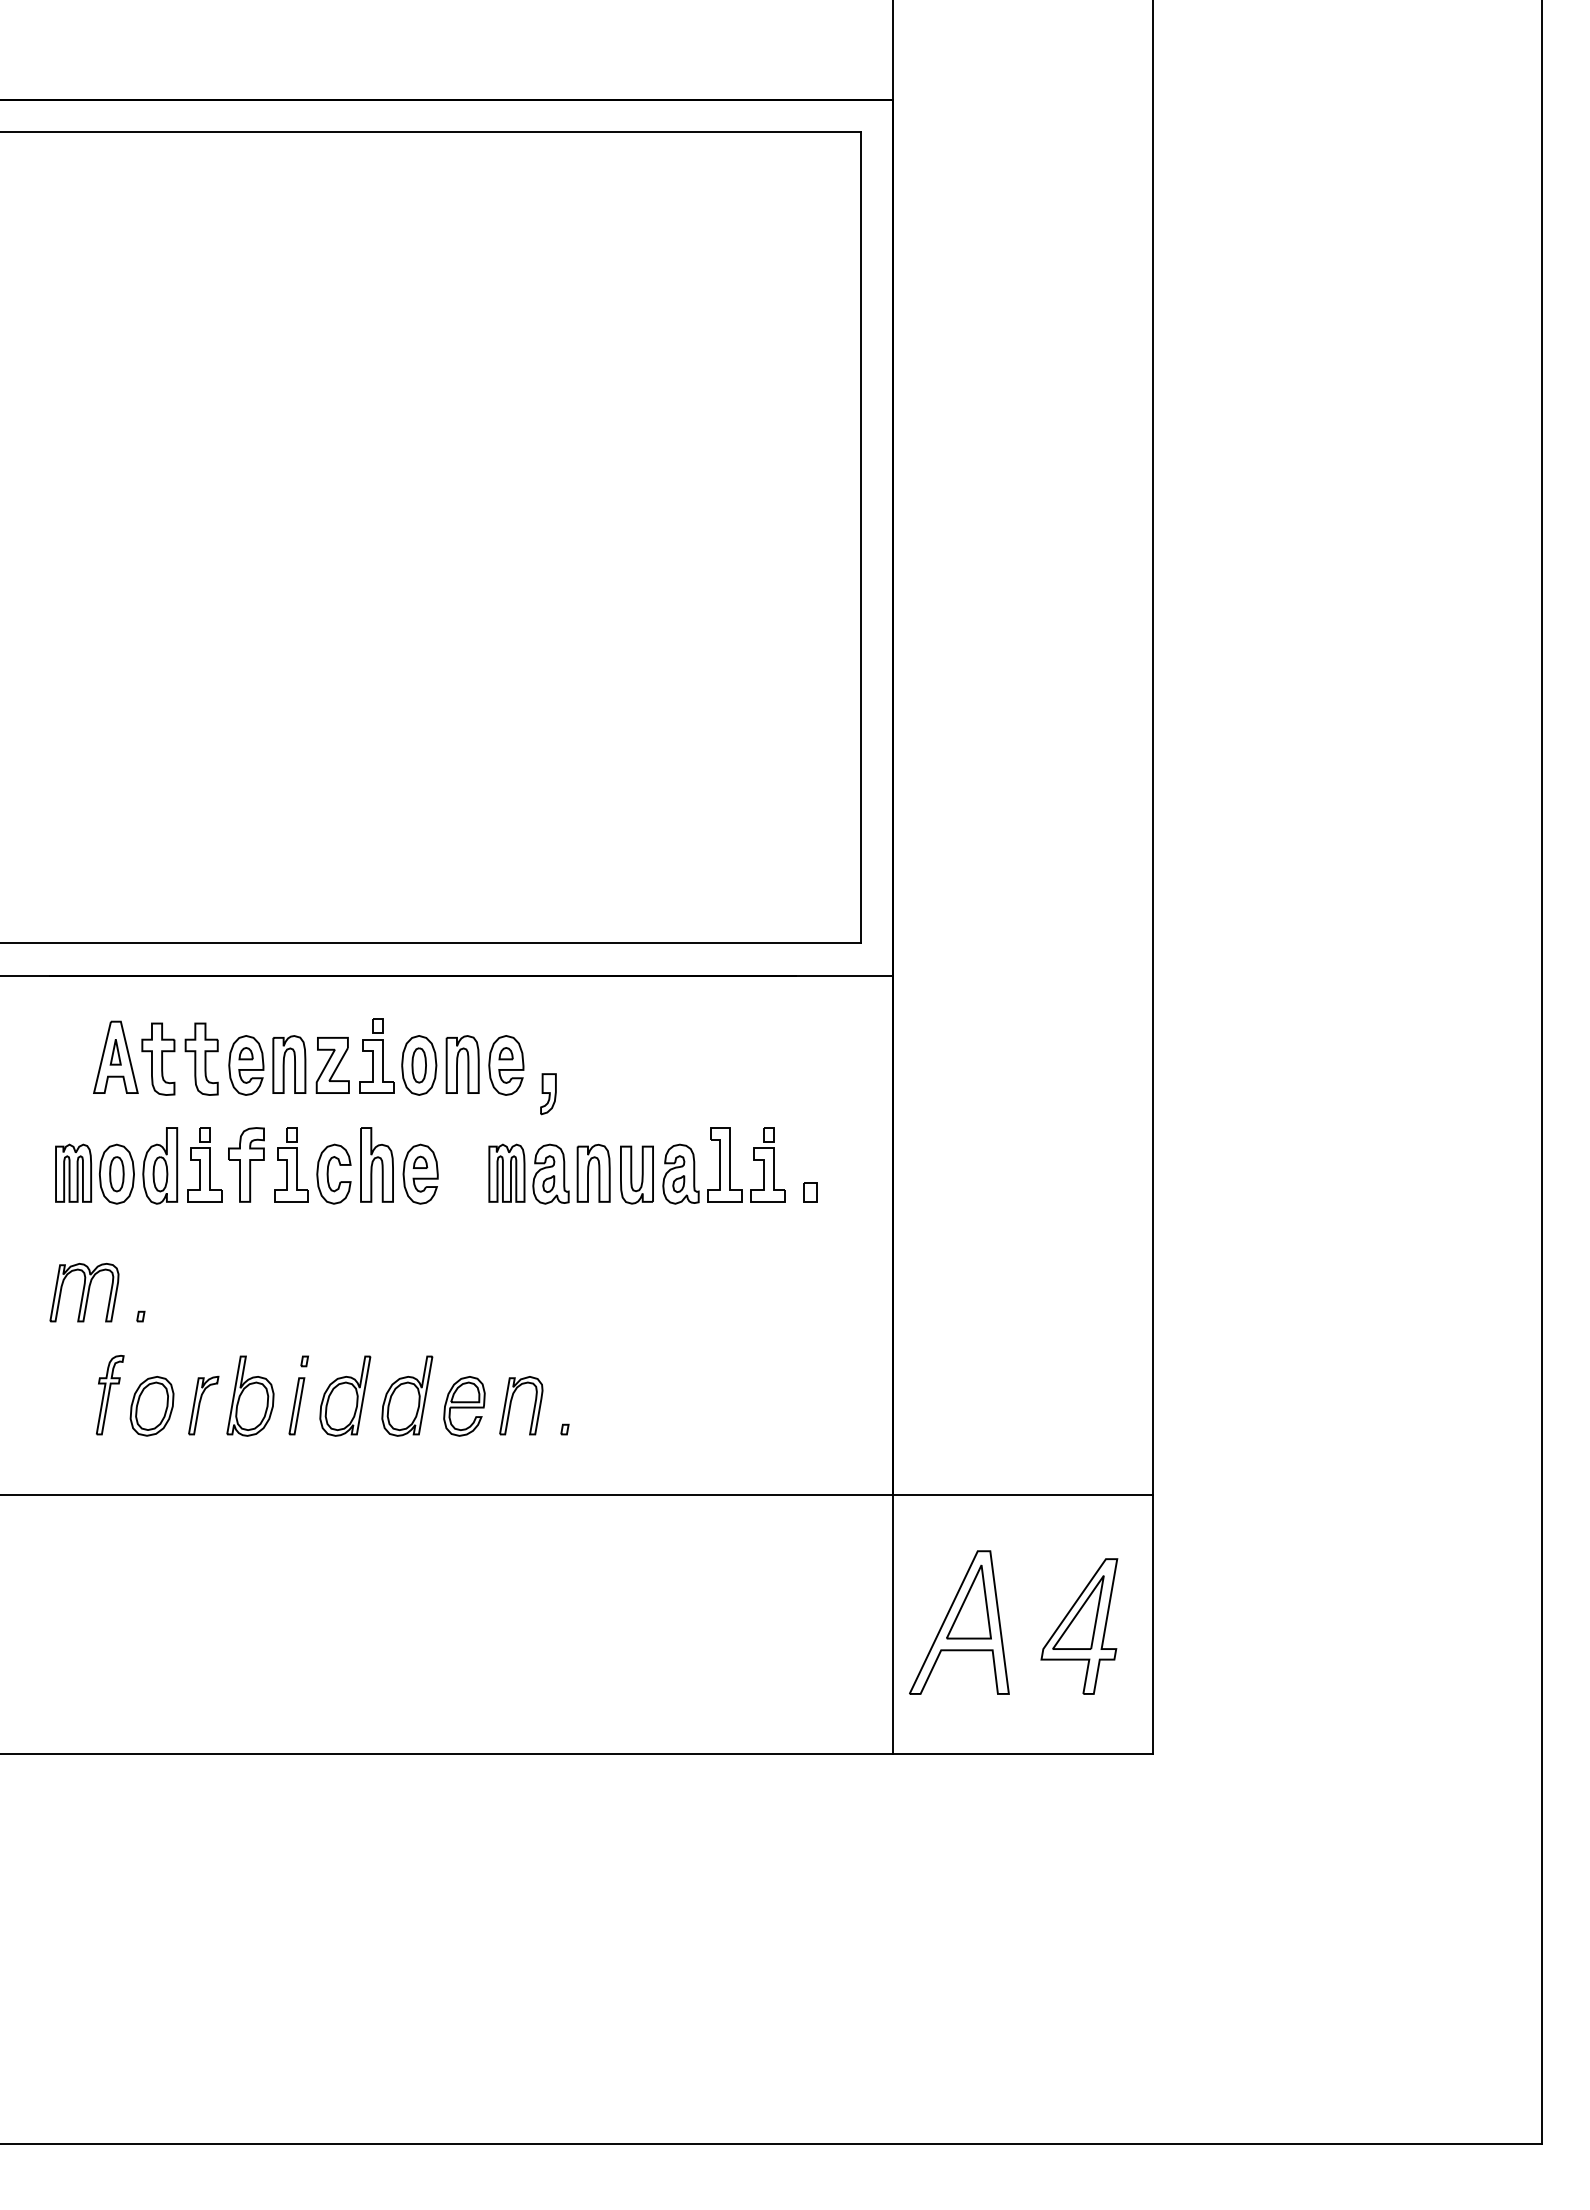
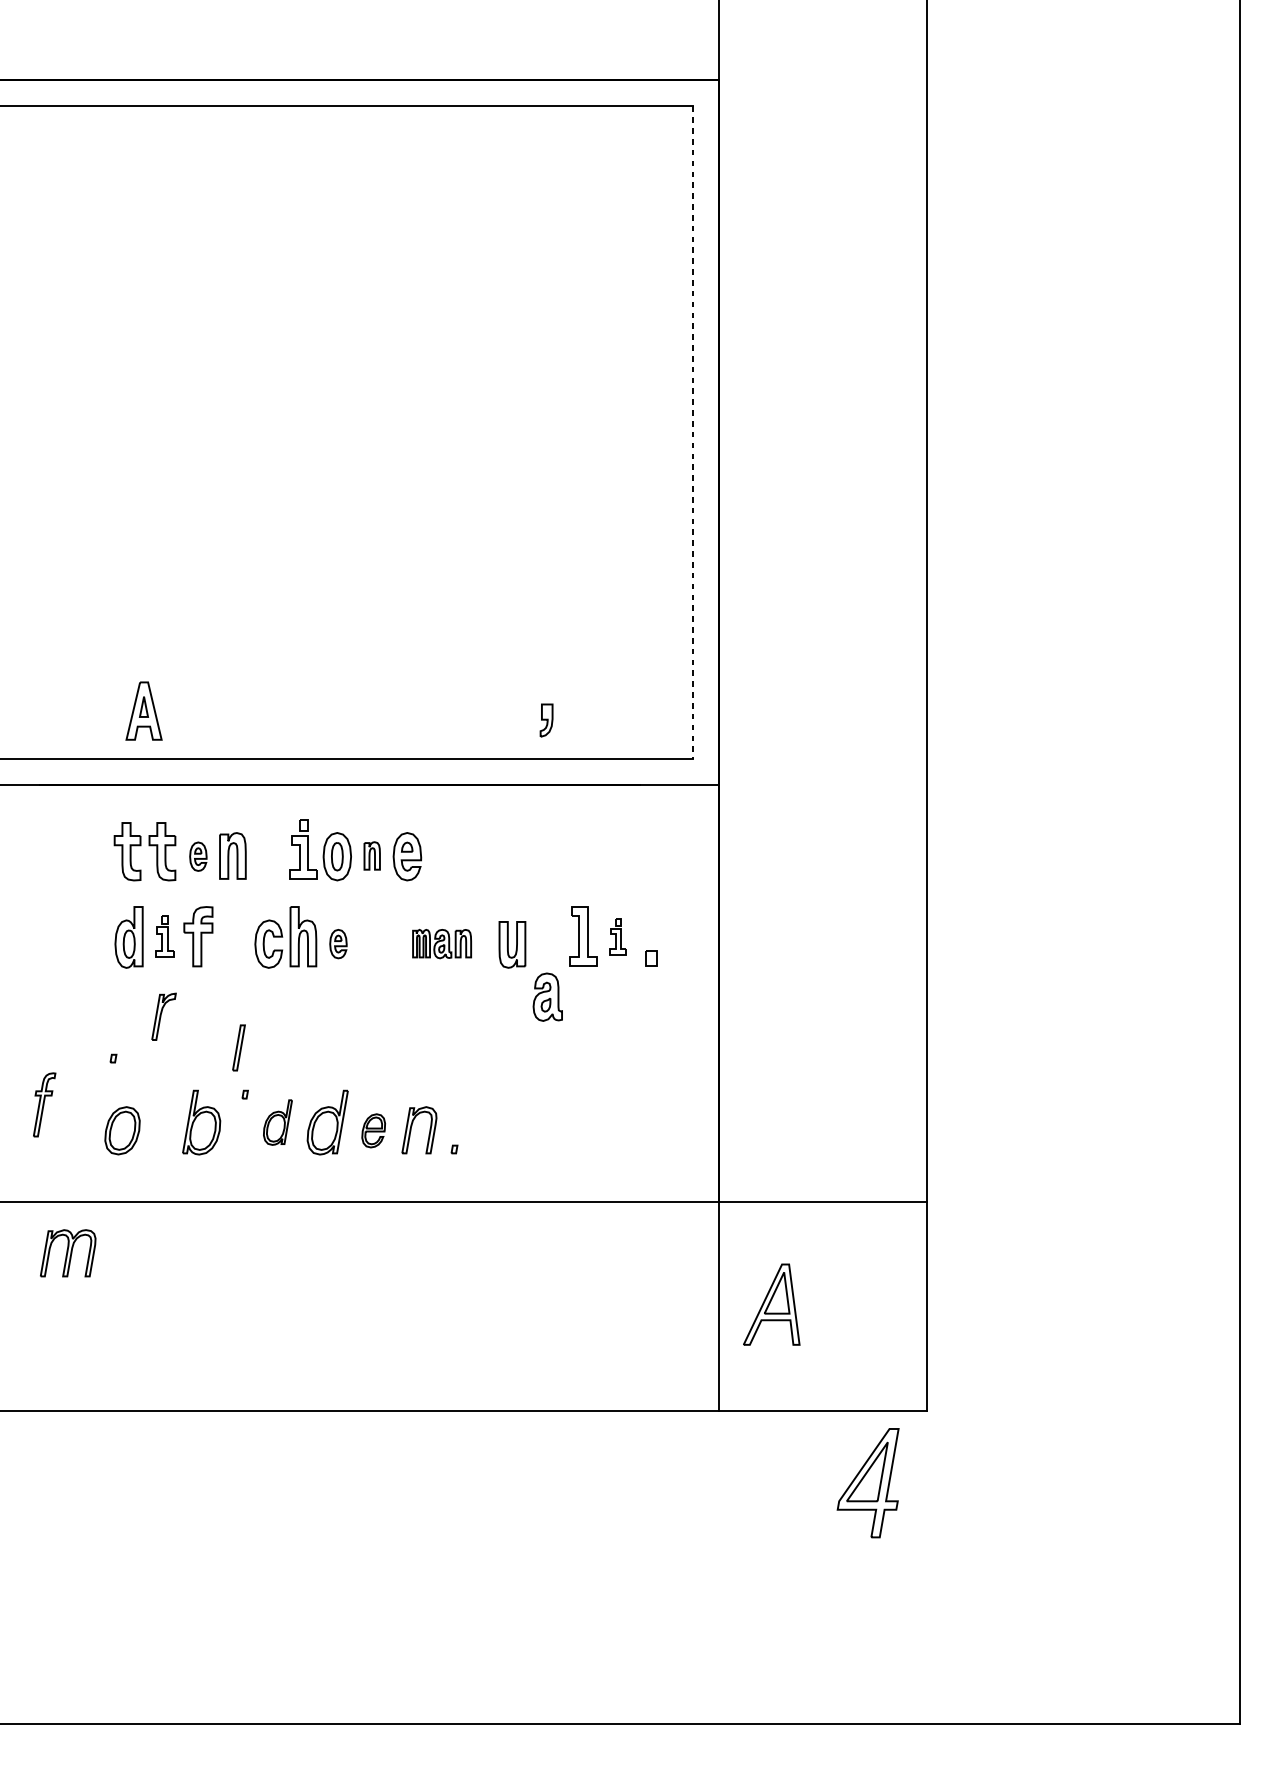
line: (860, 538) -> (692, 432), solid -> dashed
part: (115, 1056) -> (143, 710), moved
part: (462, 1064) -> (372, 855), size x0.6
part: (246, 1065) -> (198, 856), size x0.6
part: (332, 1065) -> (267, 856), removed
part: (548, 1094) -> (546, 720), moved
part: (204, 1164) -> (164, 936), size x0.7
part: (291, 1164) -> (234, 936), removed
part: (767, 1164) -> (617, 936), size x0.6
part: (94, 1173) -> (76, 943), removed
part: (420, 1173) -> (338, 943), size x0.6
part: (549, 1173) -> (442, 943), size x0.6
part: (680, 1173) -> (547, 996), moved
part: (84, 1292) -> (68, 1253), moved
part: (110, 1395) -> (44, 1105), moved
part: (345, 1395) -> (278, 1122), size x0.7
part: (203, 1405) -> (163, 1016), moved
part: (296, 1406) -> (238, 1048), moved
part: (464, 1406) -> (373, 1130), size x0.7
part: (959, 1622) -> (771, 1304), size x0.7
part: (1079, 1626) -> (868, 1483), moved

